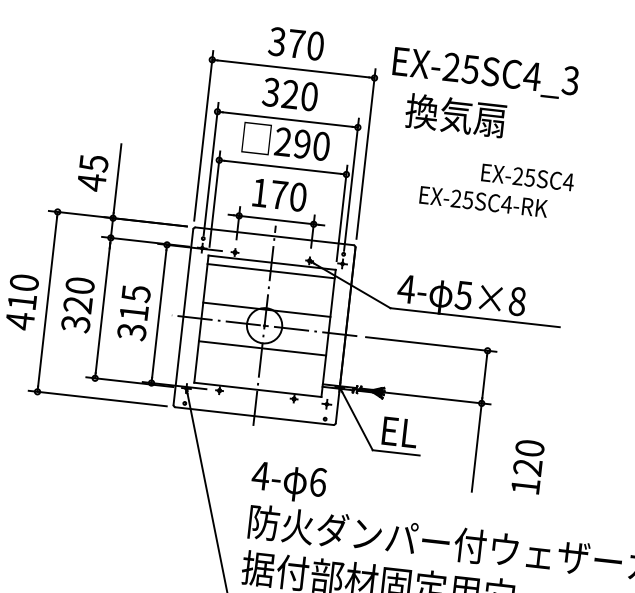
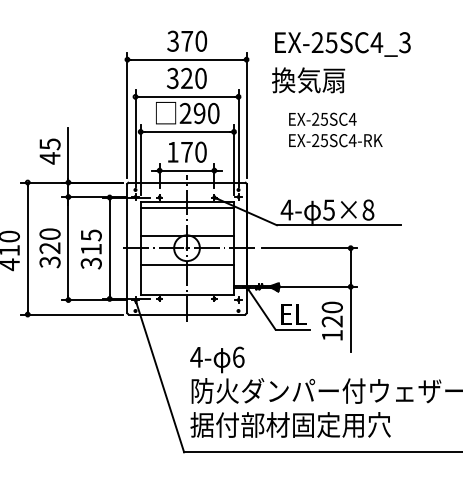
text: (485, 73) -> (342, 44), moved
text: (527, 176) -> (322, 118), moved
text: (526, 465) -> (331, 320), moved

